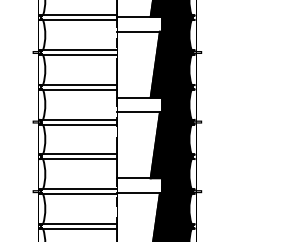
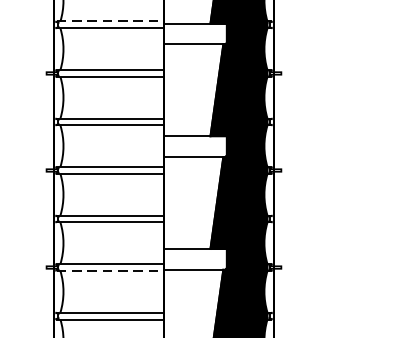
line: (78, 15) -> (109, 21), solid -> dashed
line: (78, 194) -> (109, 271), solid -> dashed

